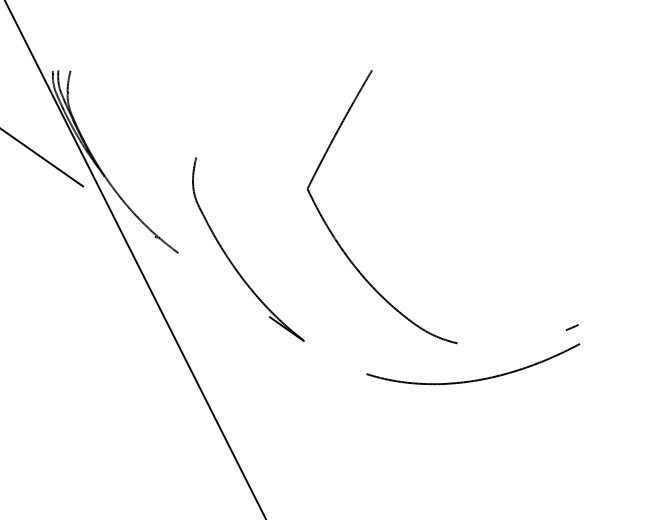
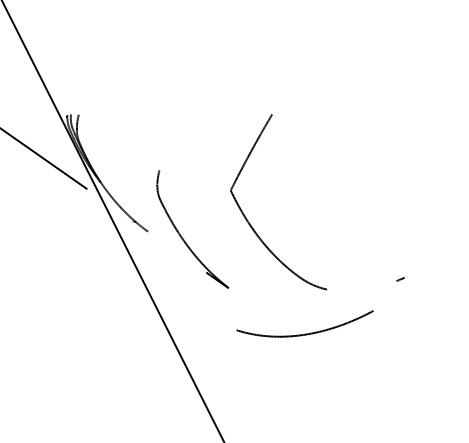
curve: (472, 379) -> (304, 333), moved

